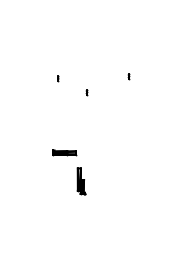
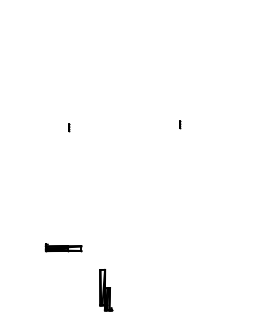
part: (86, 92) -> (113, 150), removed
part: (64, 152) -> (63, 247), moved

